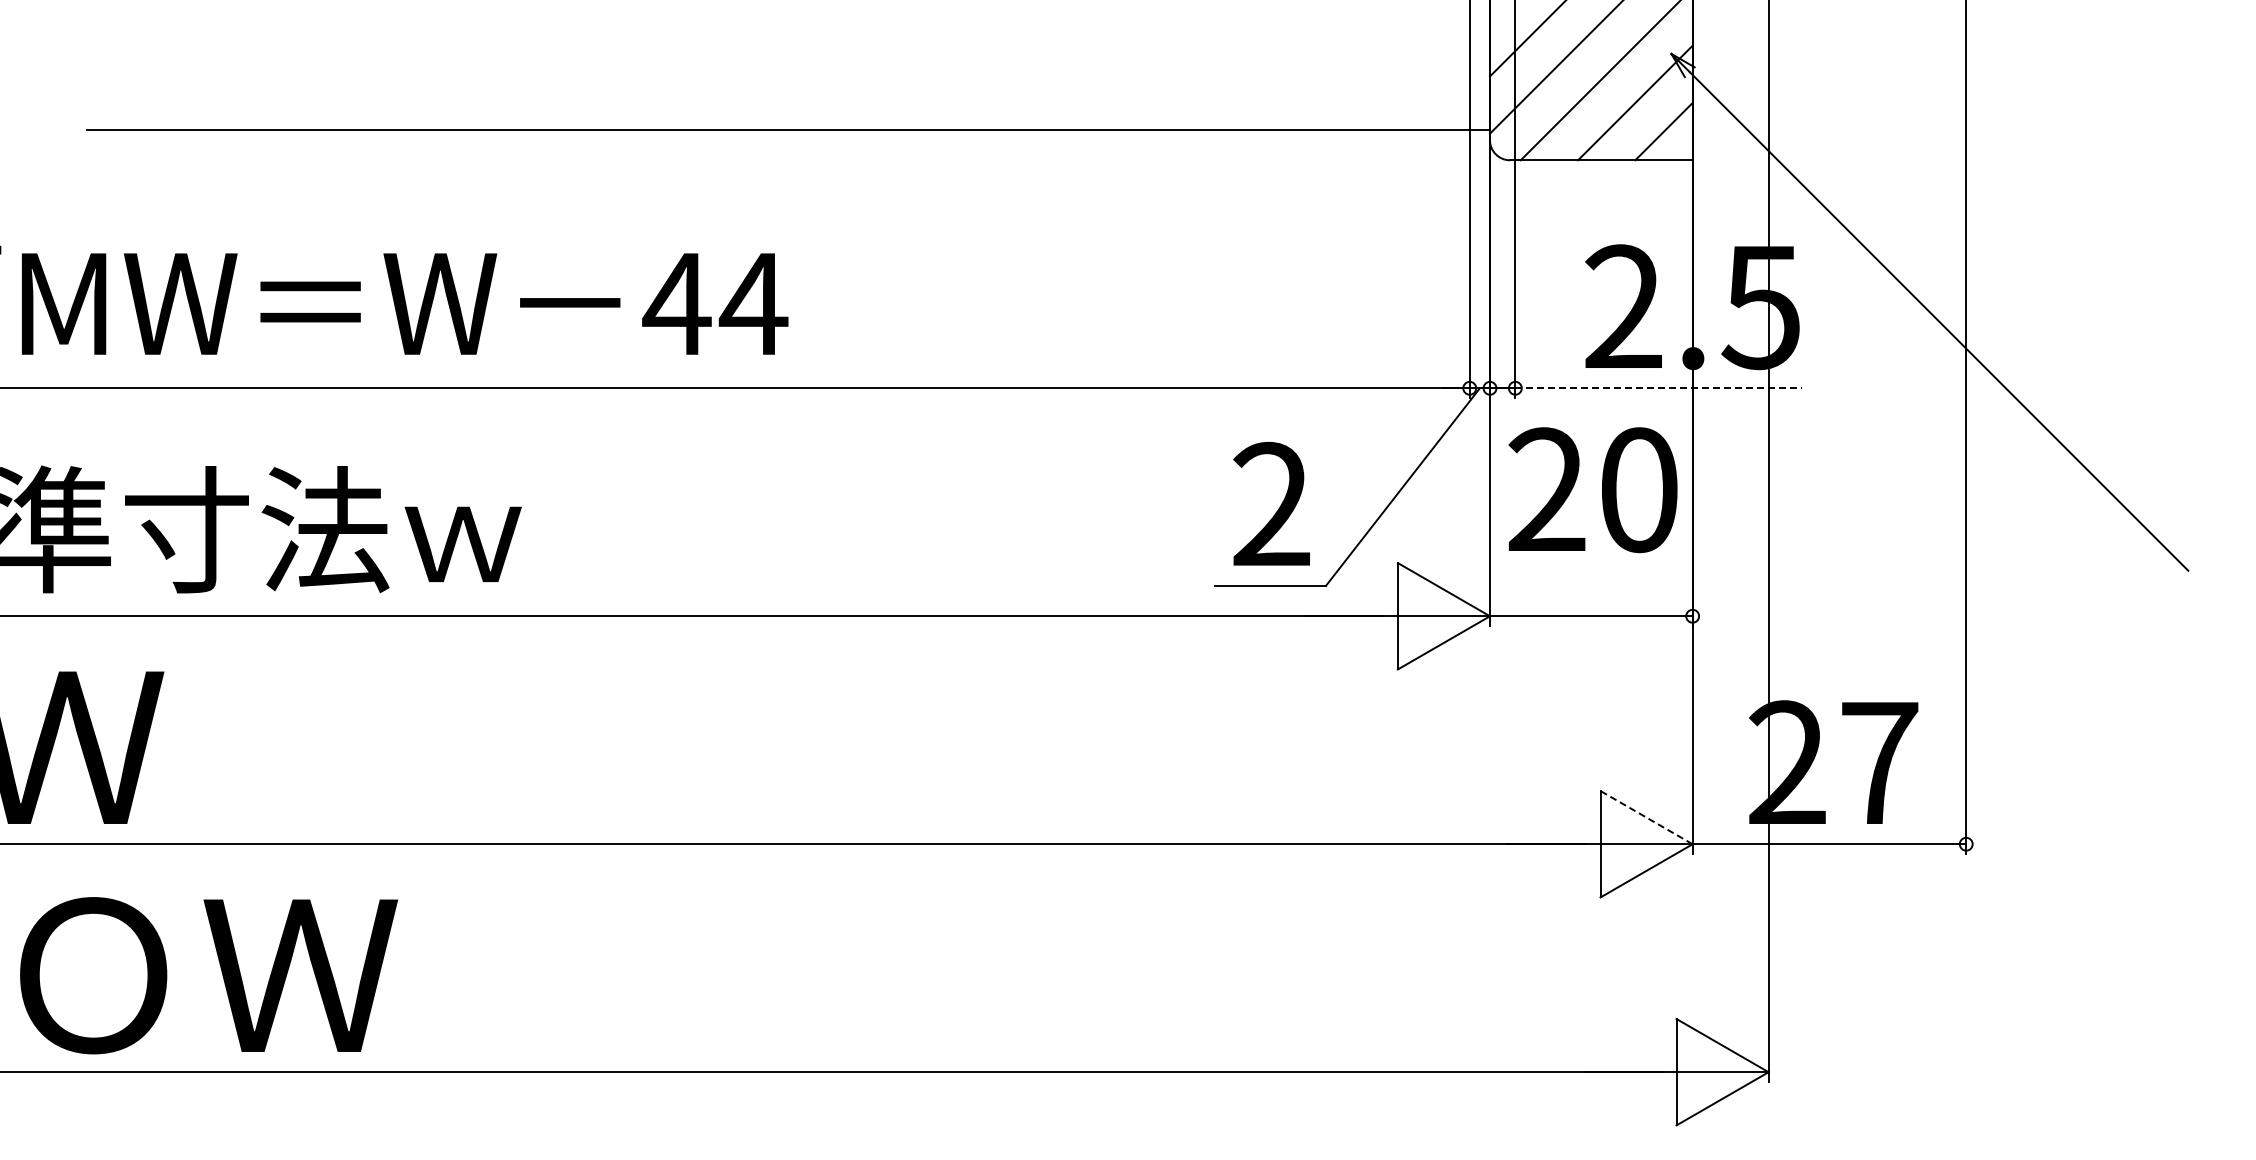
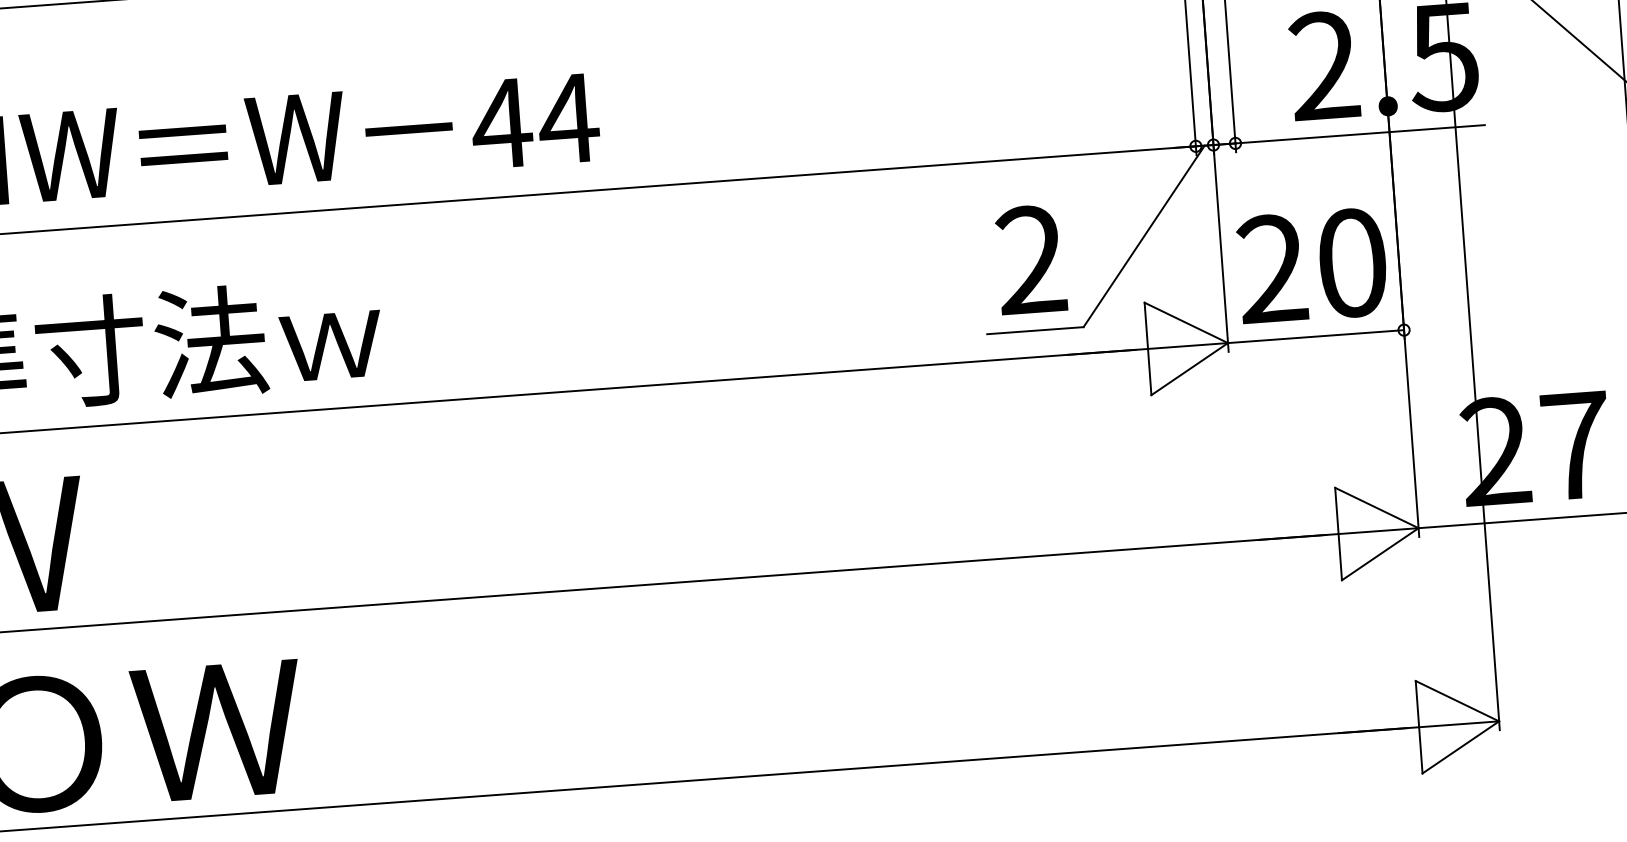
line: (1658, 388) -> (1359, 134), dashed -> solid
text: (1592, 490) -> (1311, 266), moved
line: (1646, 817) -> (1376, 507), dashed -> solid

